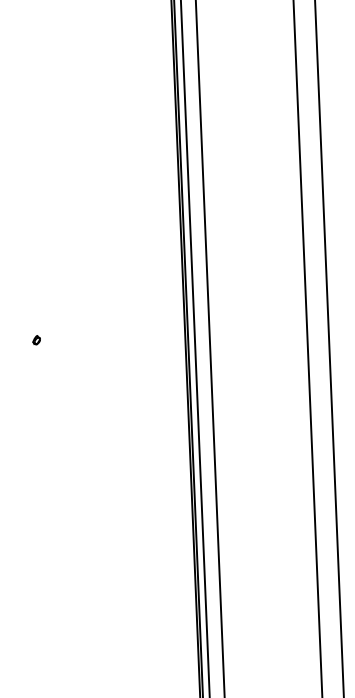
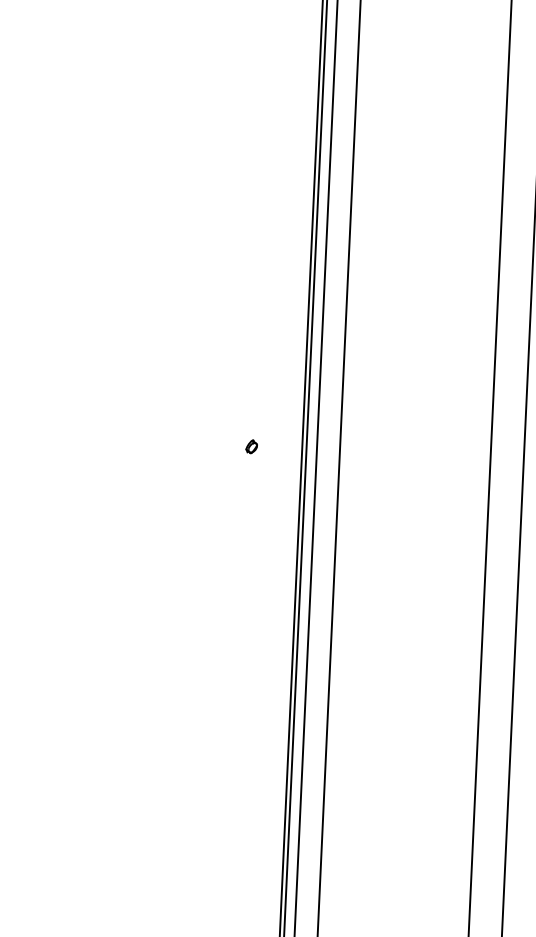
part: (36, 340) -> (251, 447), moved

